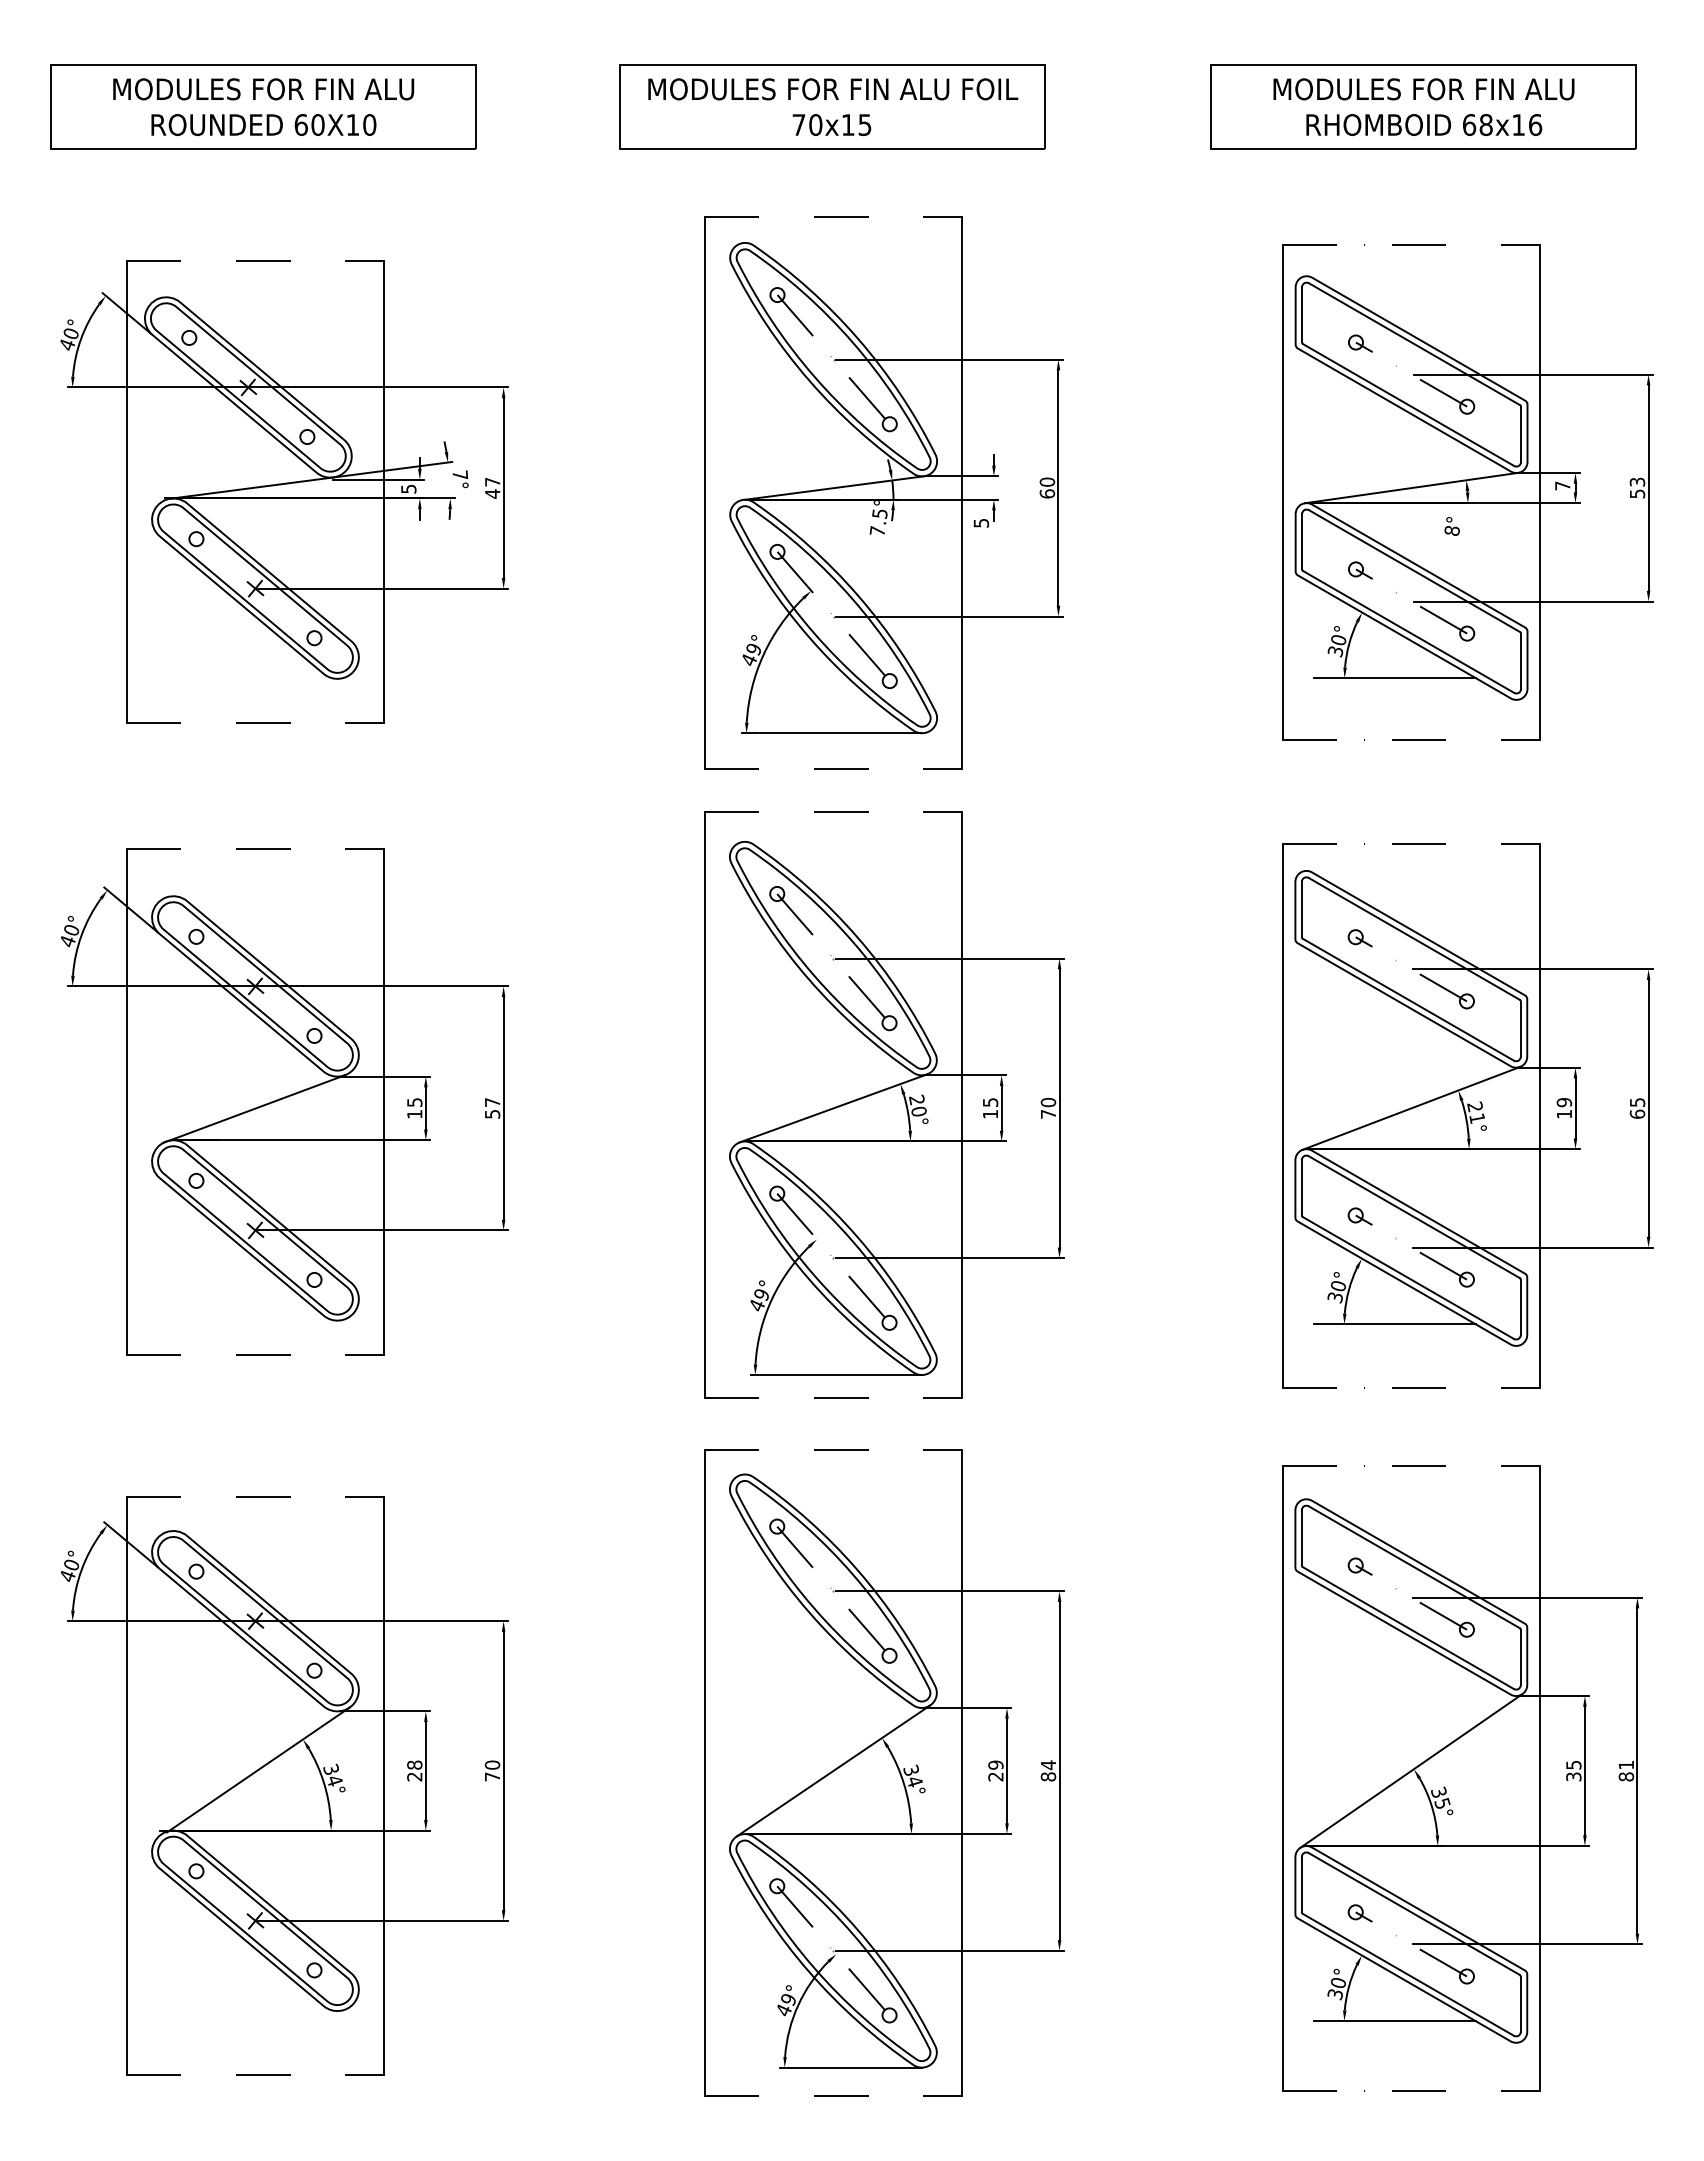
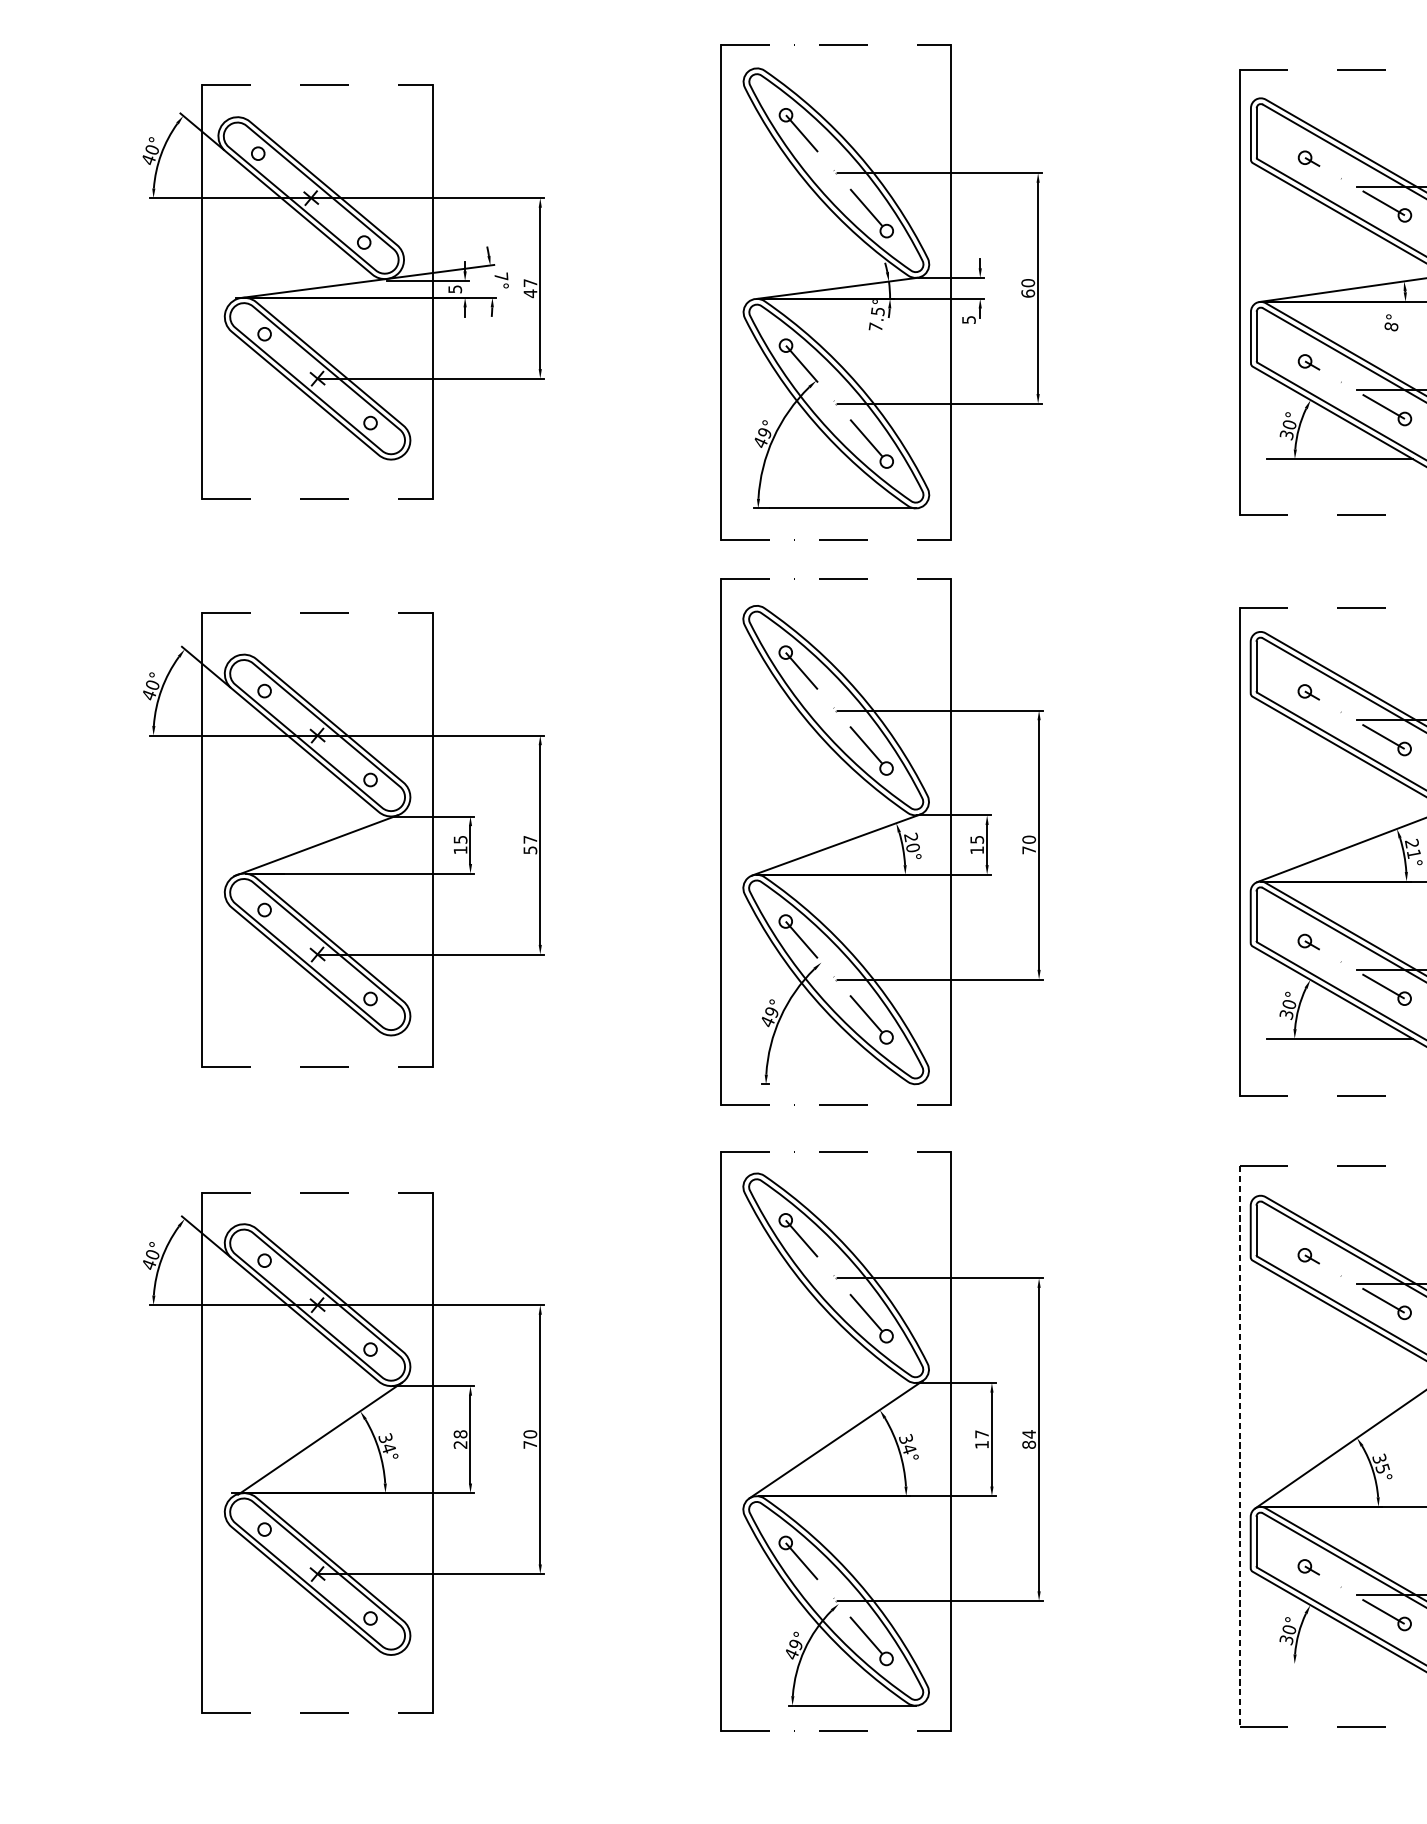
line: (840, 1375) -> (842, 1084), removed
text: (995, 1770) -> (981, 1439), 29 -> 17
line: (1282, 1779) -> (1239, 1447), solid -> dashed
line: (1394, 2021) -> (1339, 1664), removed

